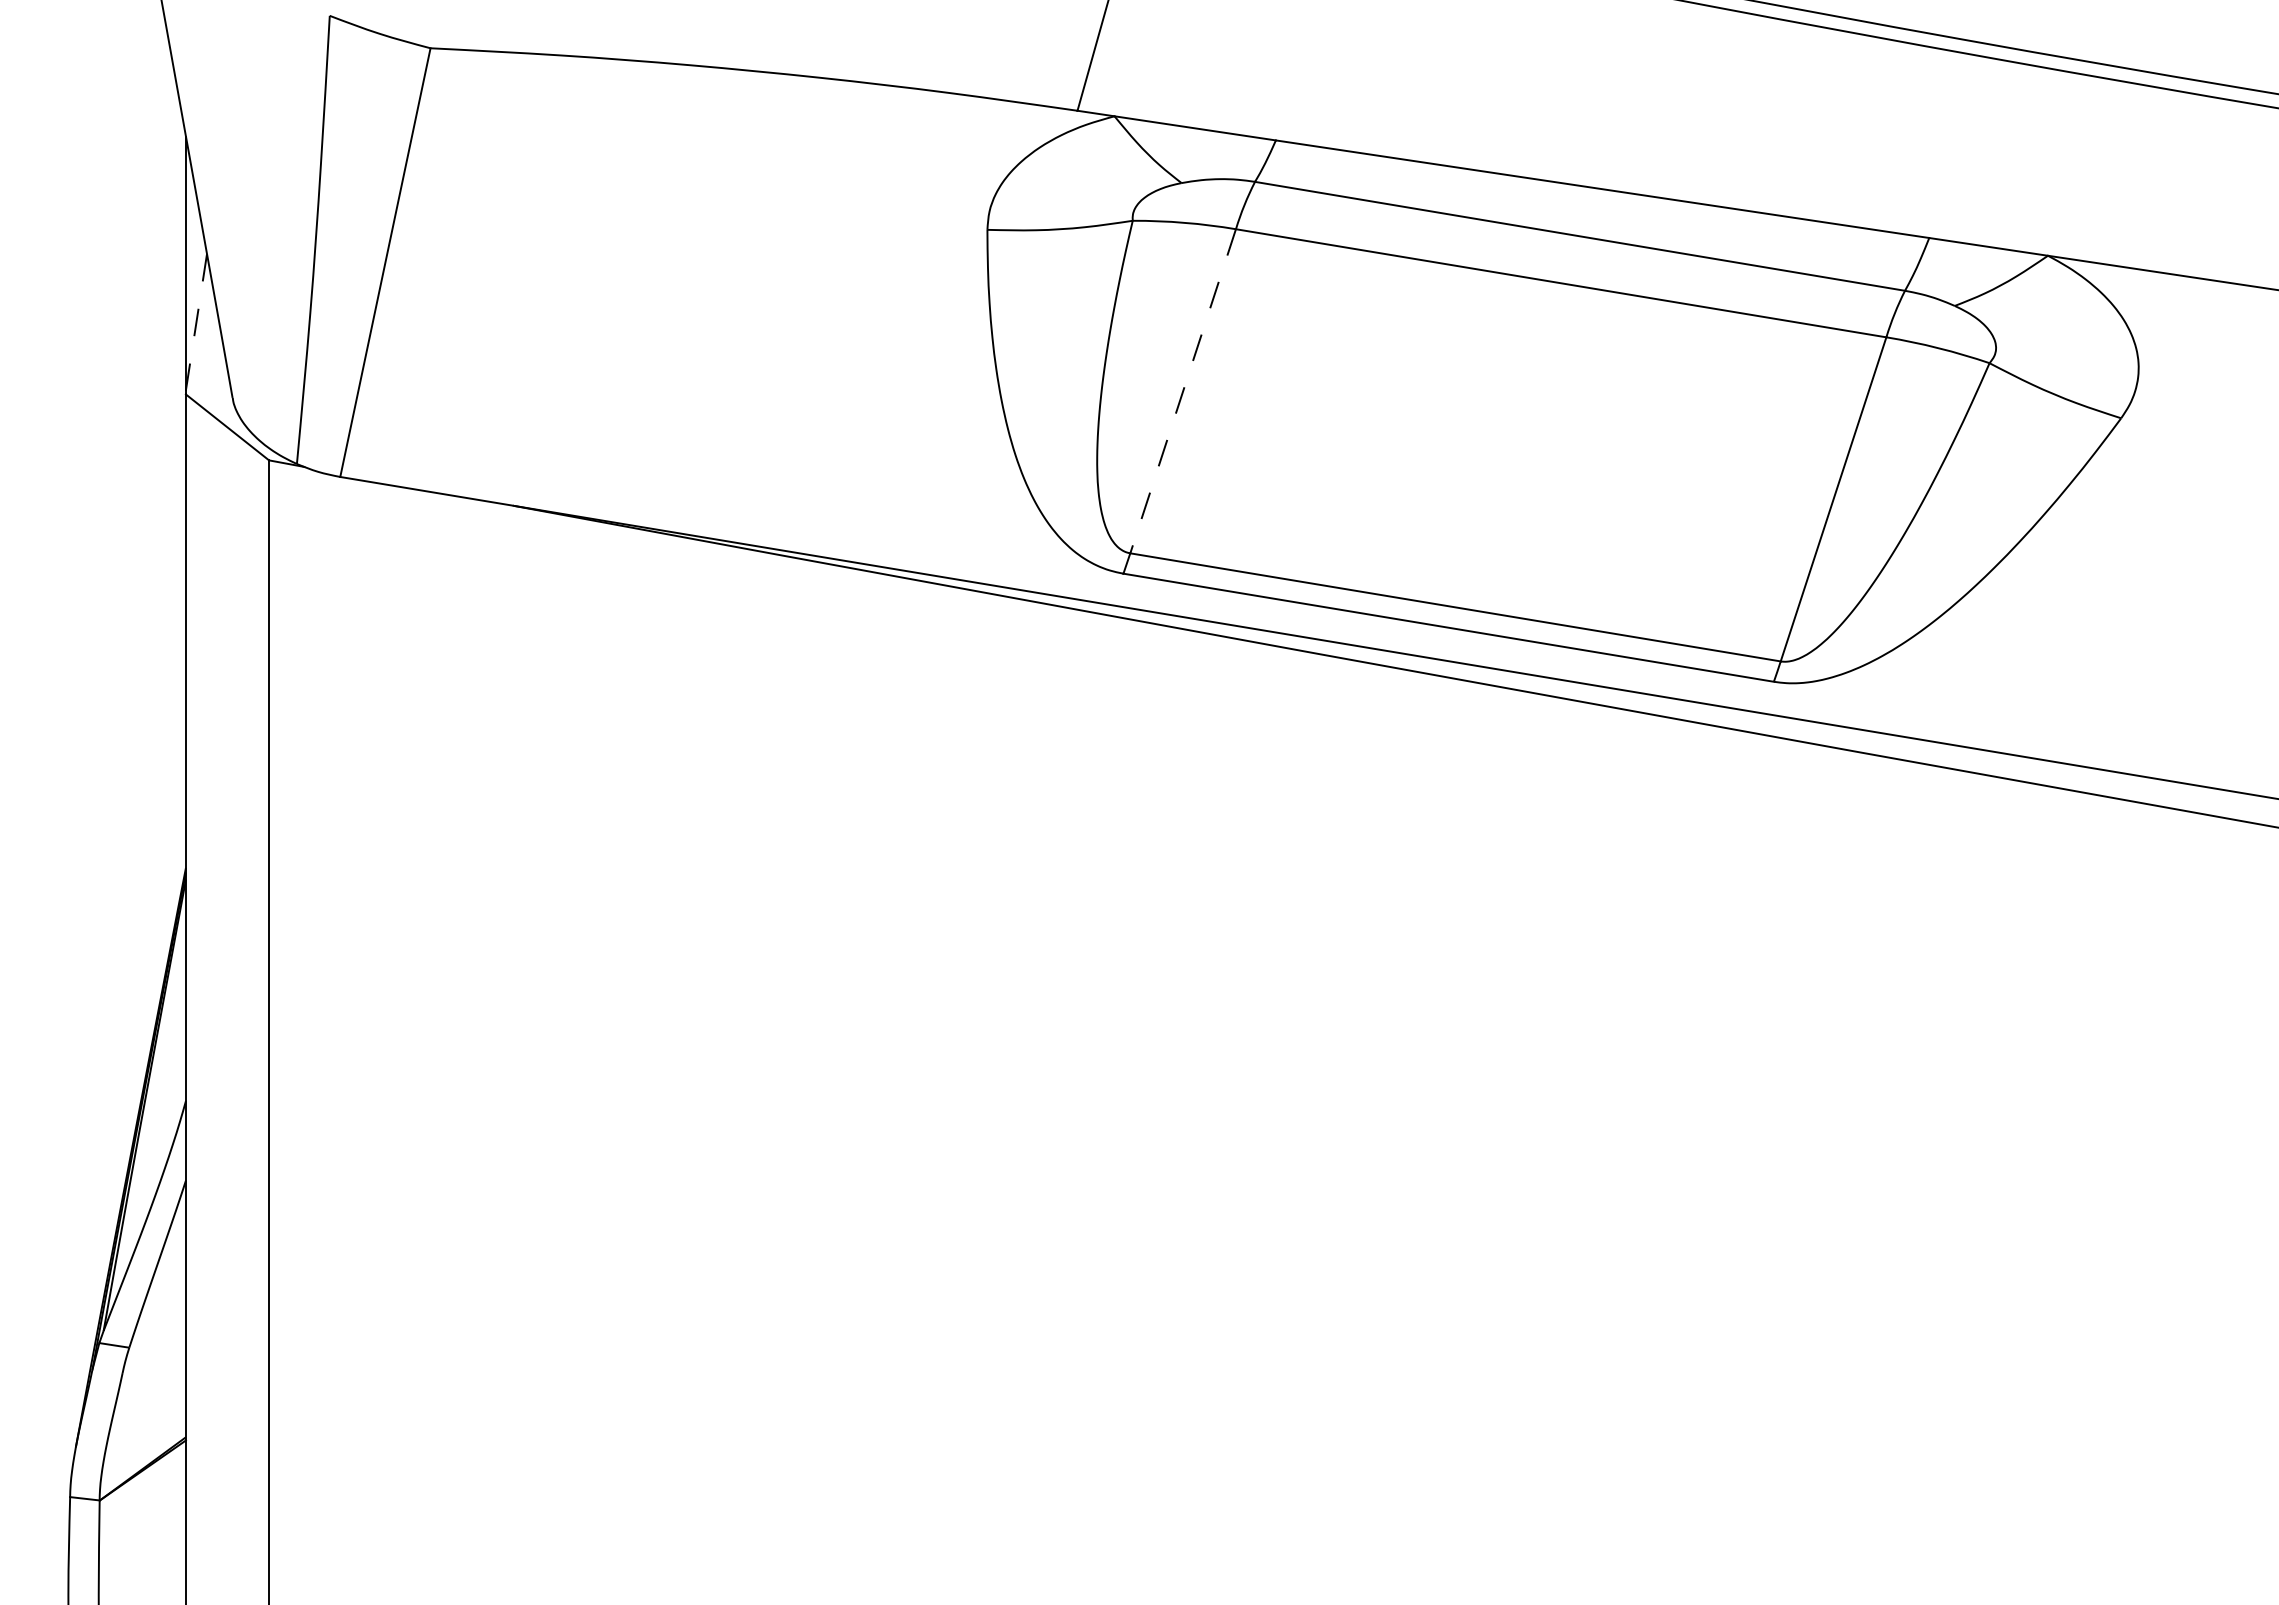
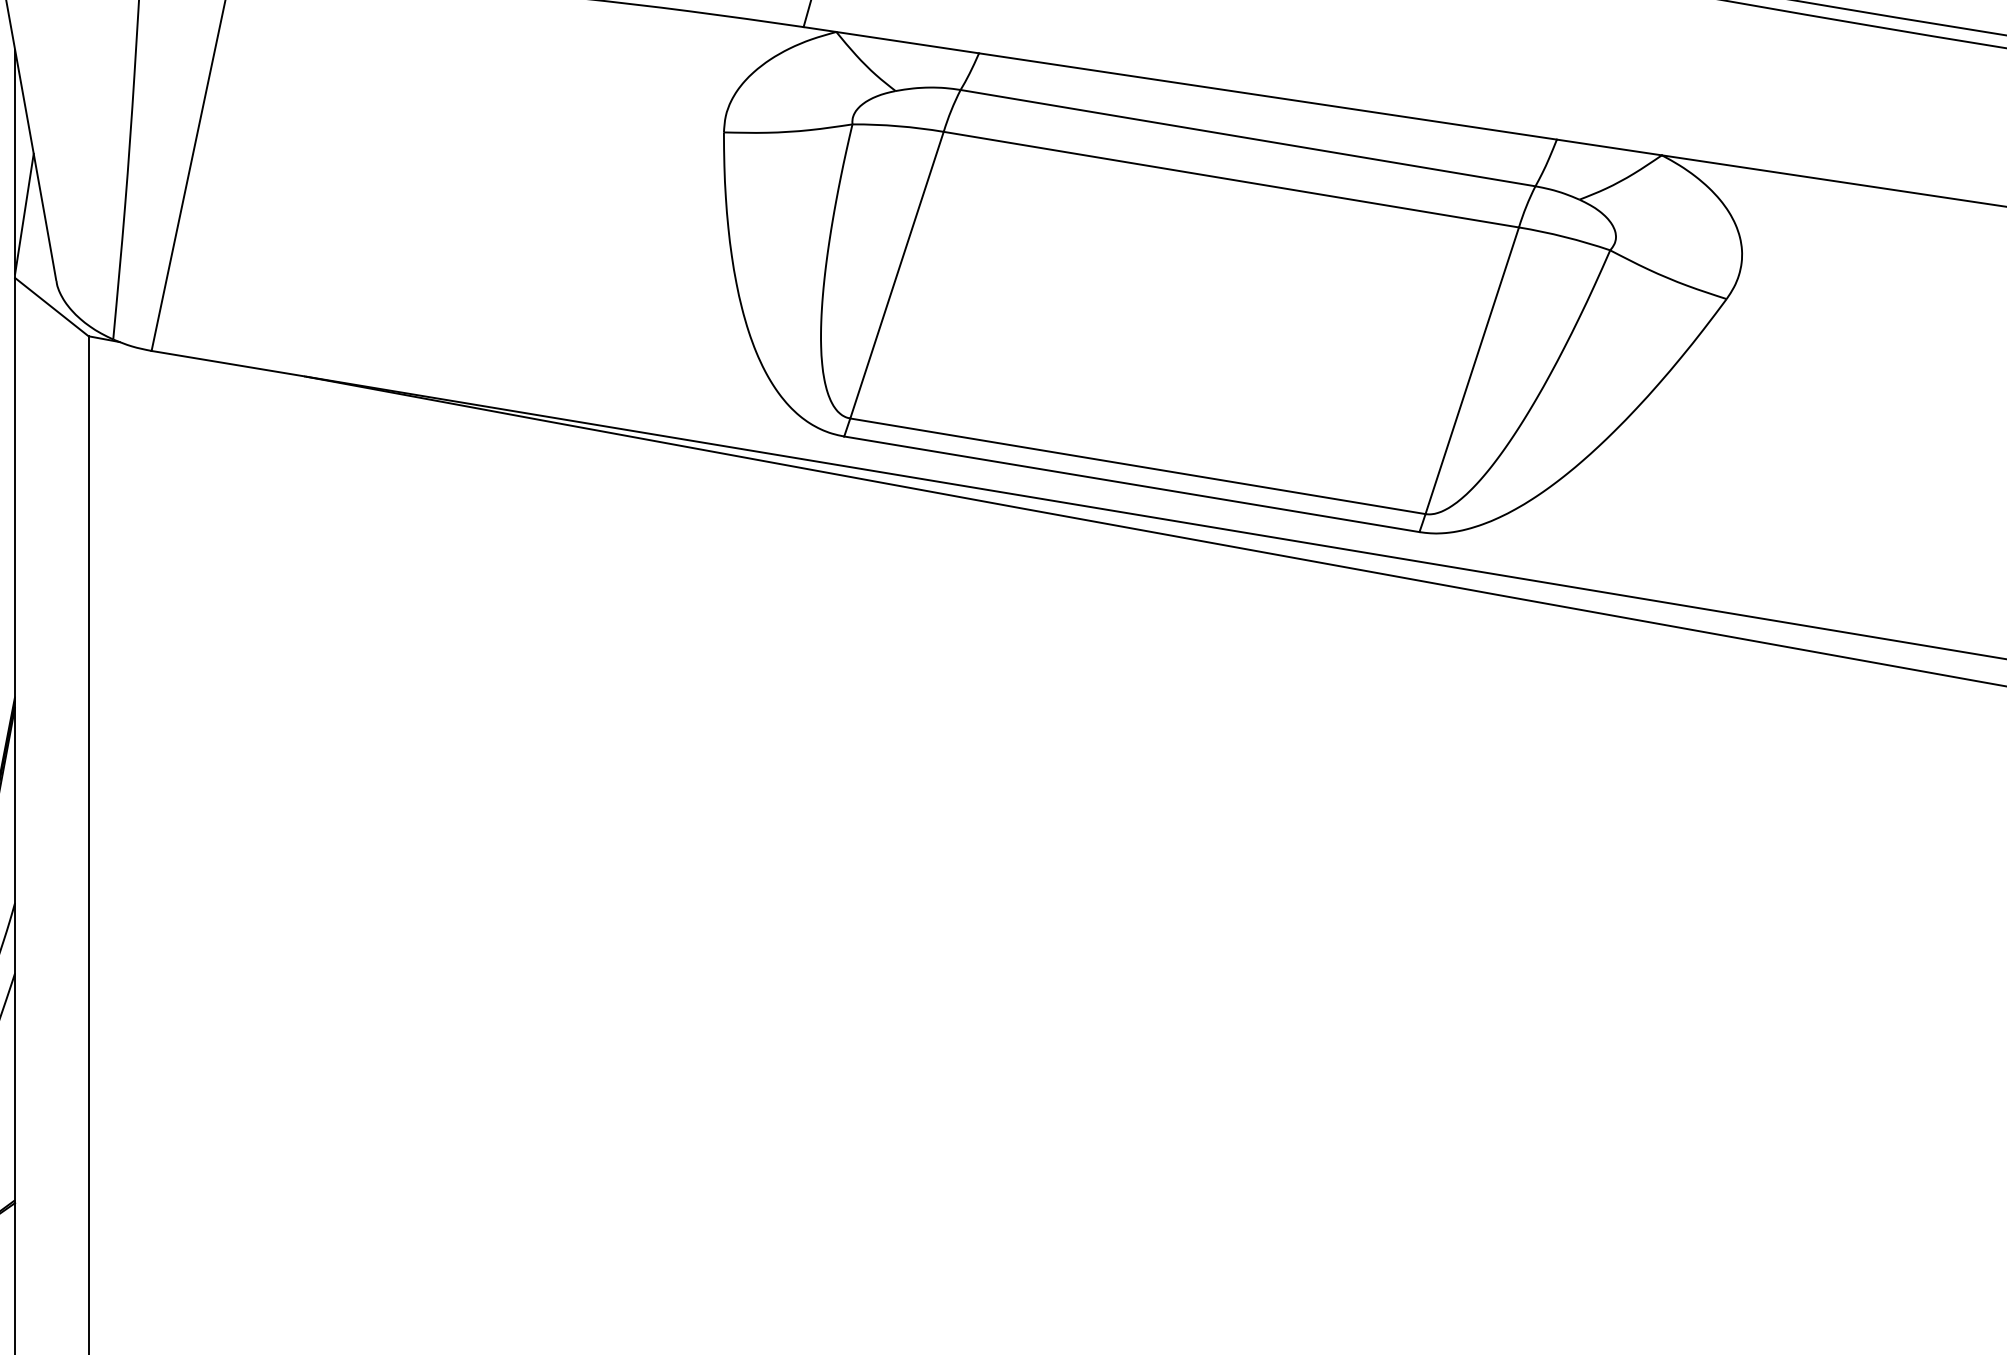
line: (196, 322) -> (24, 214), dashed -> solid
line: (1182, 391) -> (896, 275), dashed -> solid

